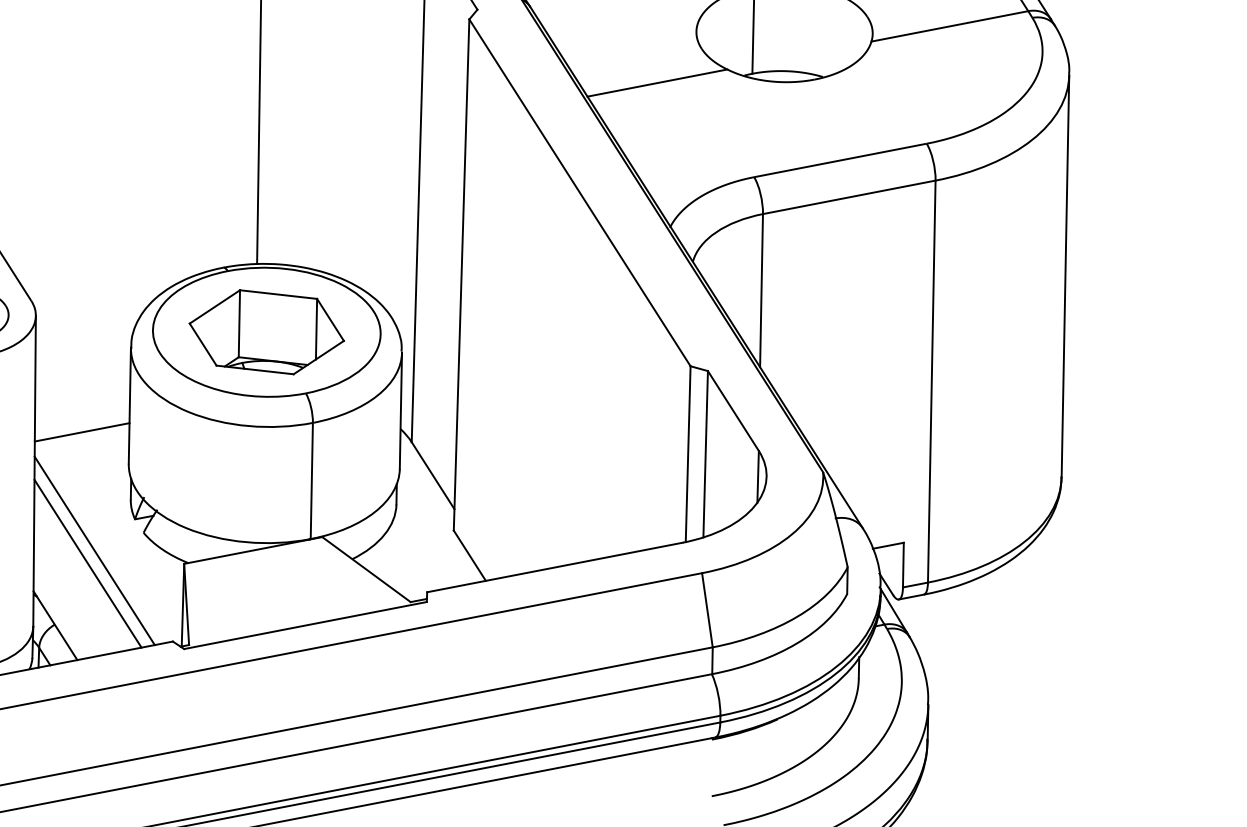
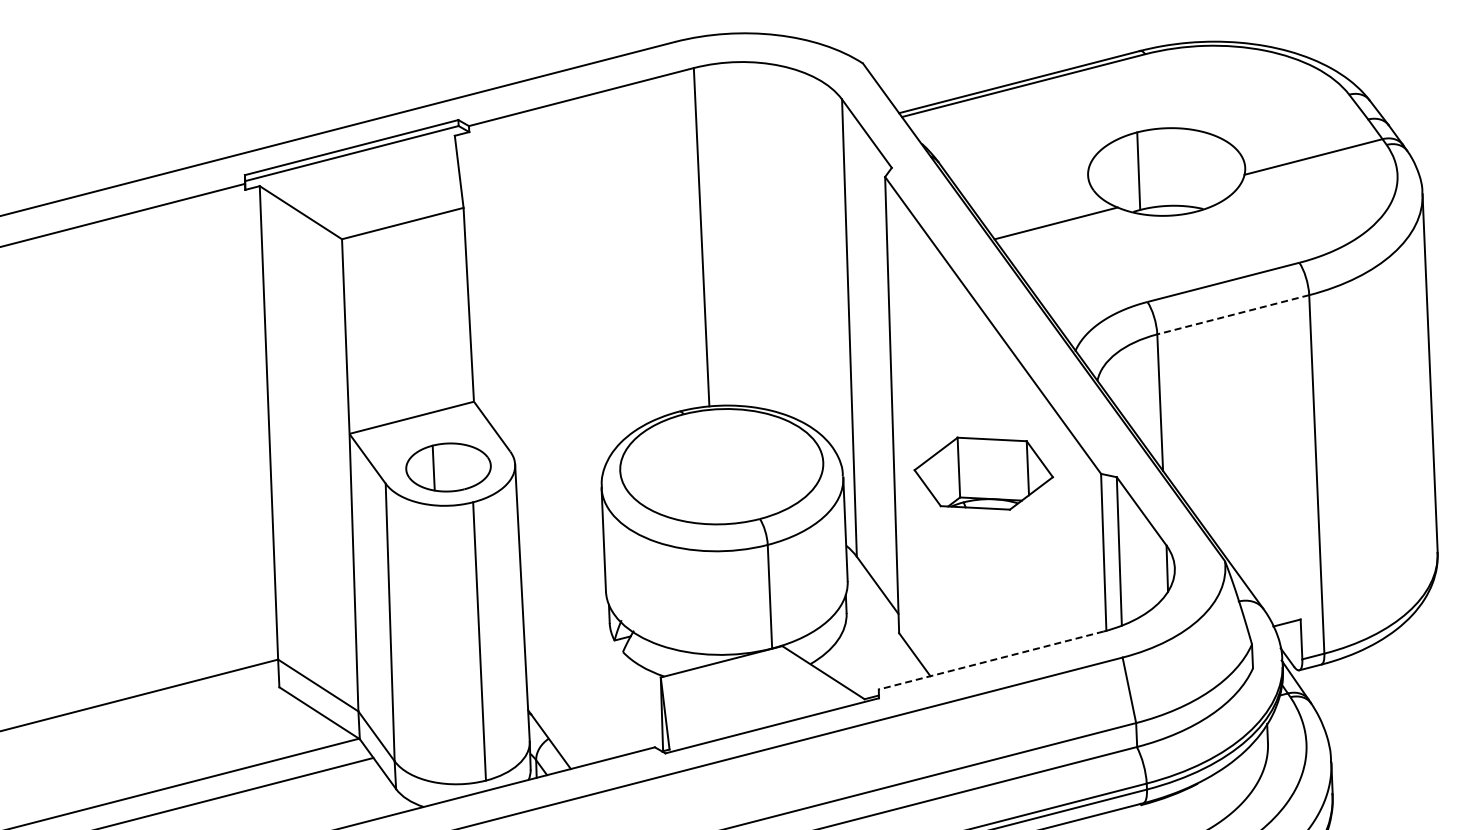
line: (848, 196) -> (1232, 314), solid -> dashed
part: (266, 332) -> (983, 473), moved
line: (81, 431) -> (562, 565), removed
line: (94, 550) -> (580, 670), removed
line: (87, 563) -> (574, 682), removed
line: (554, 567) -> (990, 660), solid -> dashed

